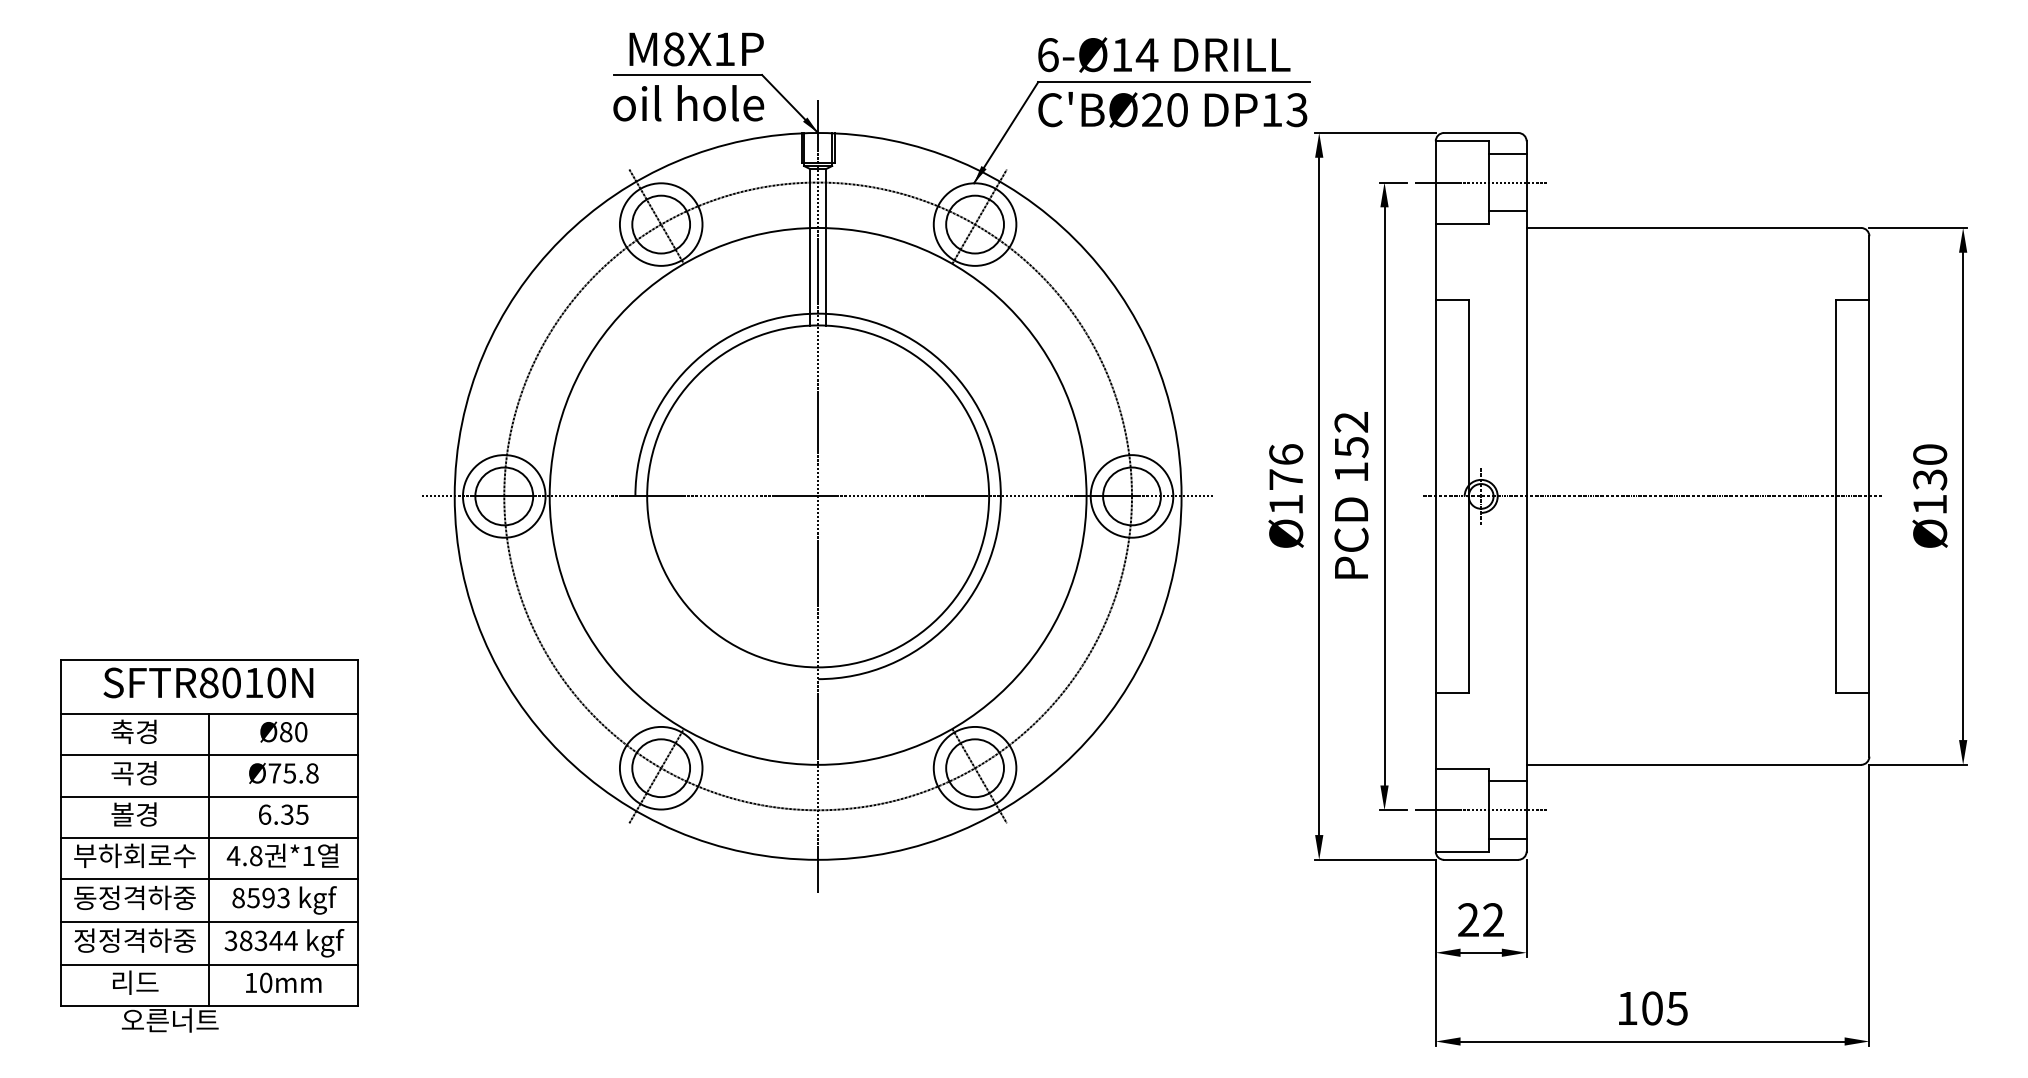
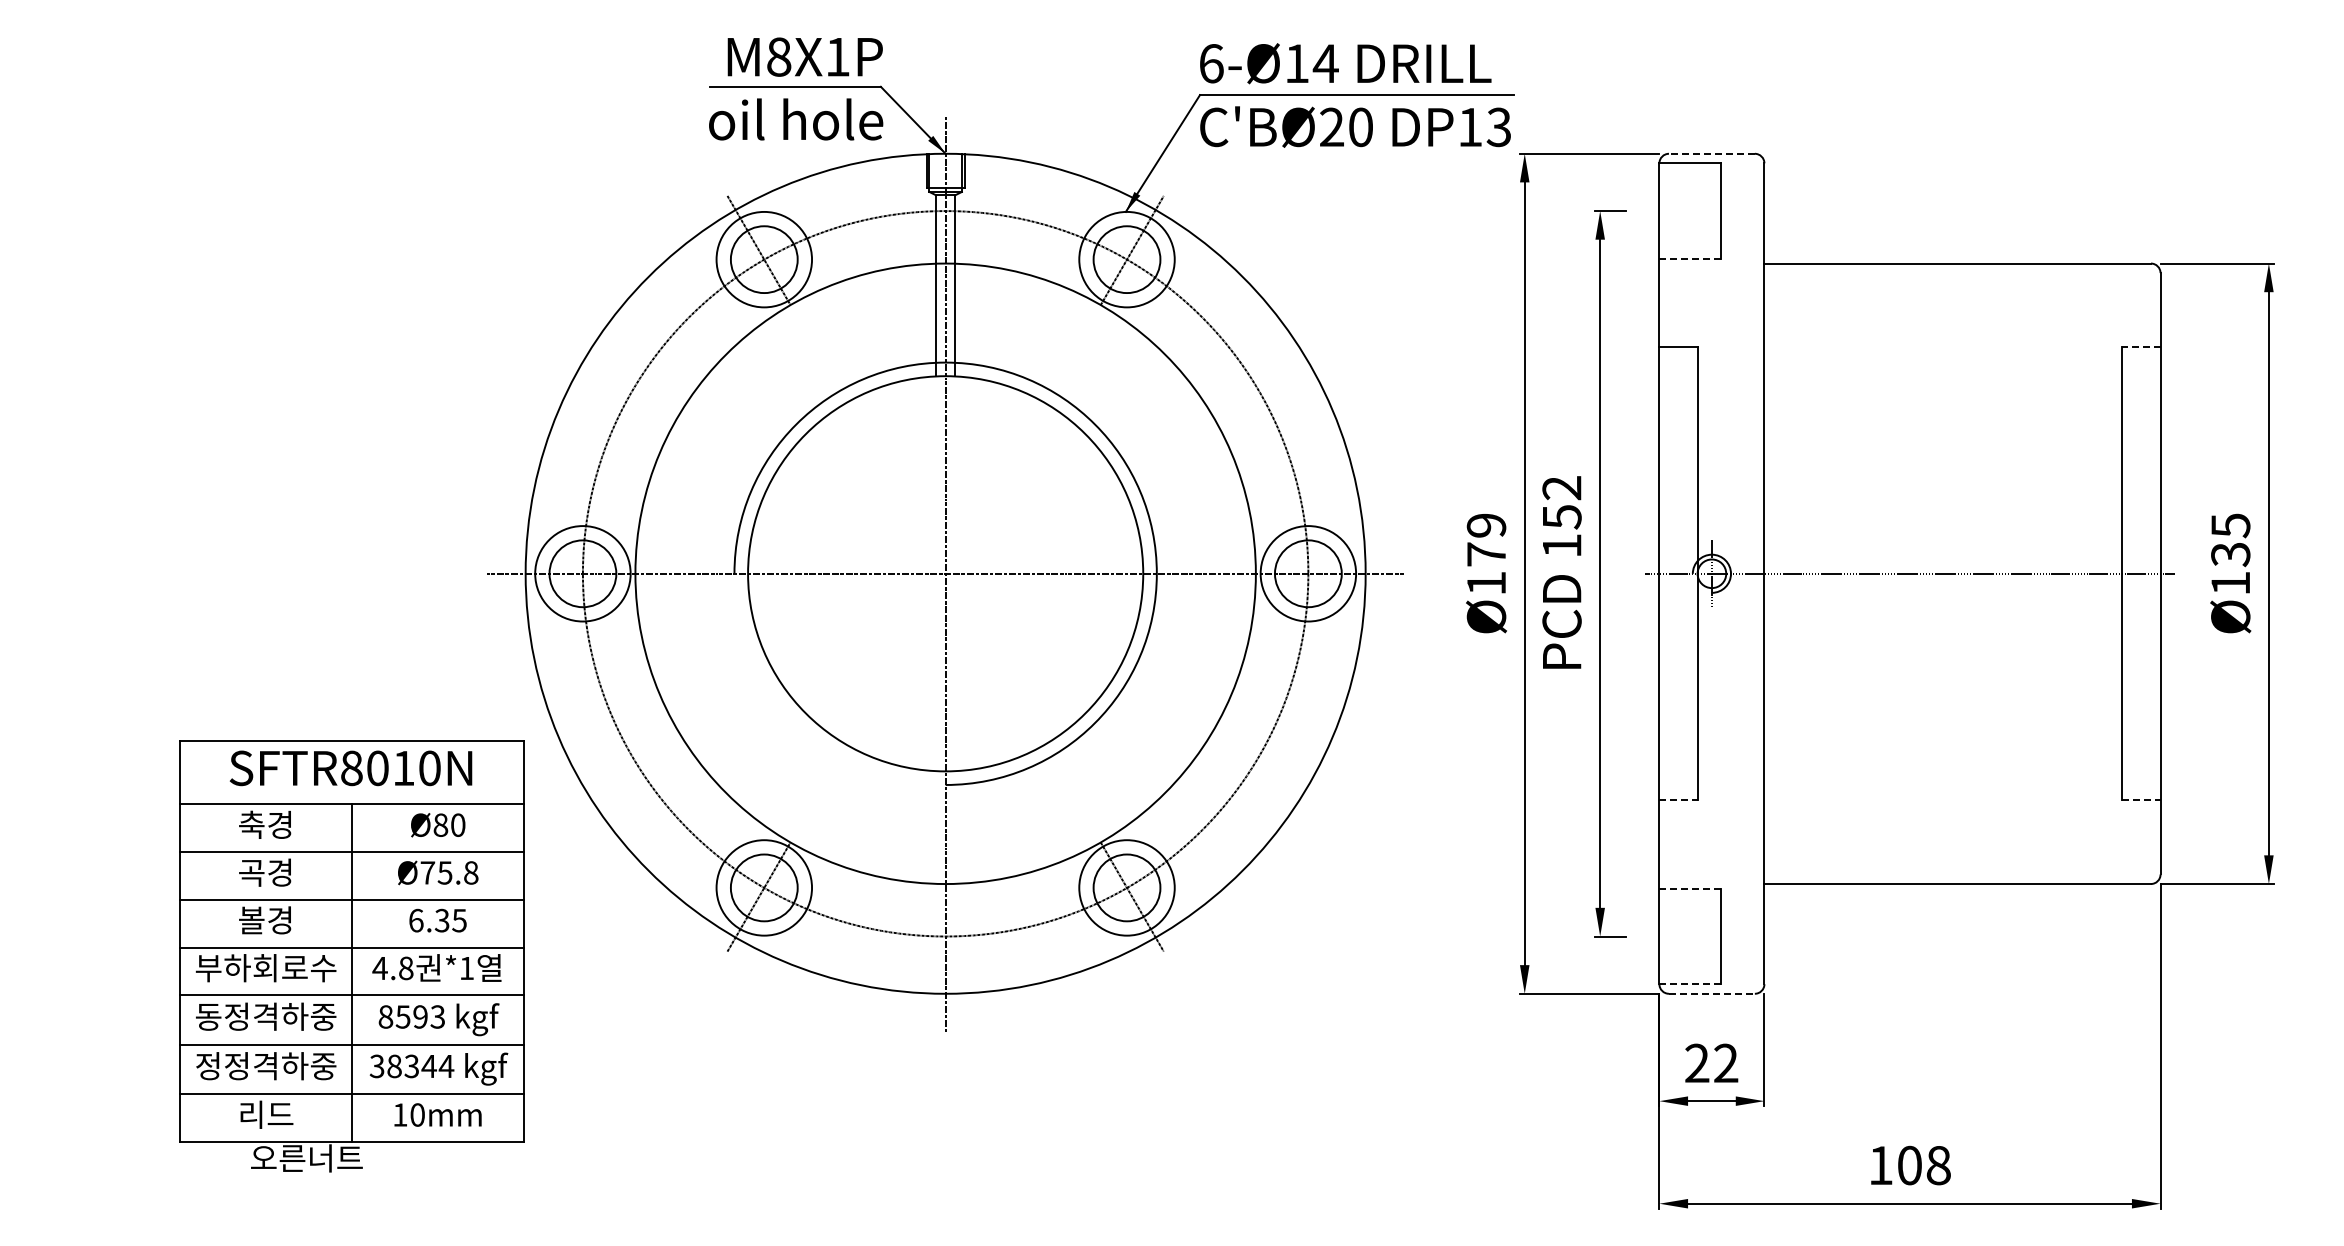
line: (1480, 132) -> (1711, 153), solid -> dashed
line: (1507, 153) -> (1742, 177), removed
line: (1480, 182) -> (1711, 211), removed
line: (1507, 211) -> (1742, 244), removed
line: (1462, 223) -> (1690, 258), solid -> dashed
line: (1852, 300) -> (2140, 347), solid -> dashed
text: (1286, 454) -> (1486, 525), Ø176 -> Ø179
text: (1929, 454) -> (2230, 525), Ø130 -> Ø135
line: (1453, 692) -> (1679, 800), solid -> dashed
line: (1852, 692) -> (2141, 800), solid -> dashed
line: (1462, 768) -> (1690, 888), solid -> dashed
line: (1507, 781) -> (1742, 903), removed
line: (1480, 810) -> (1711, 936), removed
line: (1507, 838) -> (1742, 969), removed
part: (208, 845) -> (351, 956), moved
line: (1462, 851) -> (1690, 984), solid -> dashed
line: (1480, 859) -> (1711, 993), solid -> dashed
text: (1677, 1008) -> (1938, 1165), 105 -> 108

